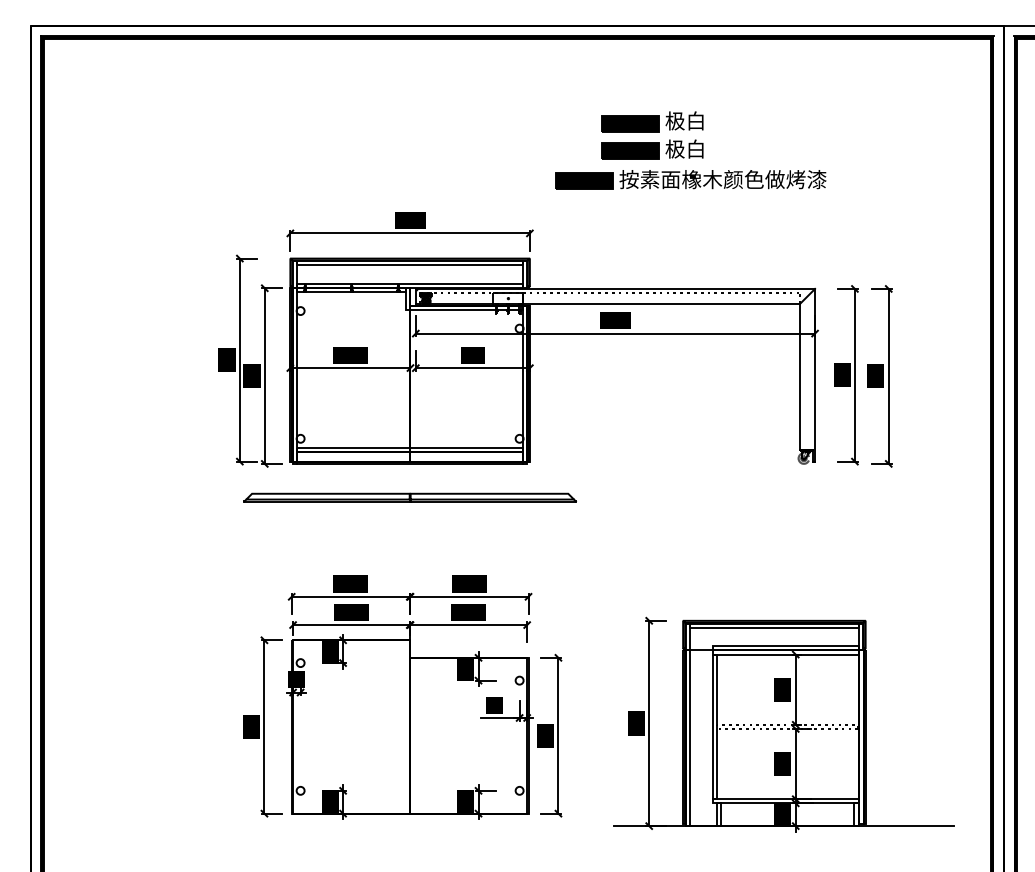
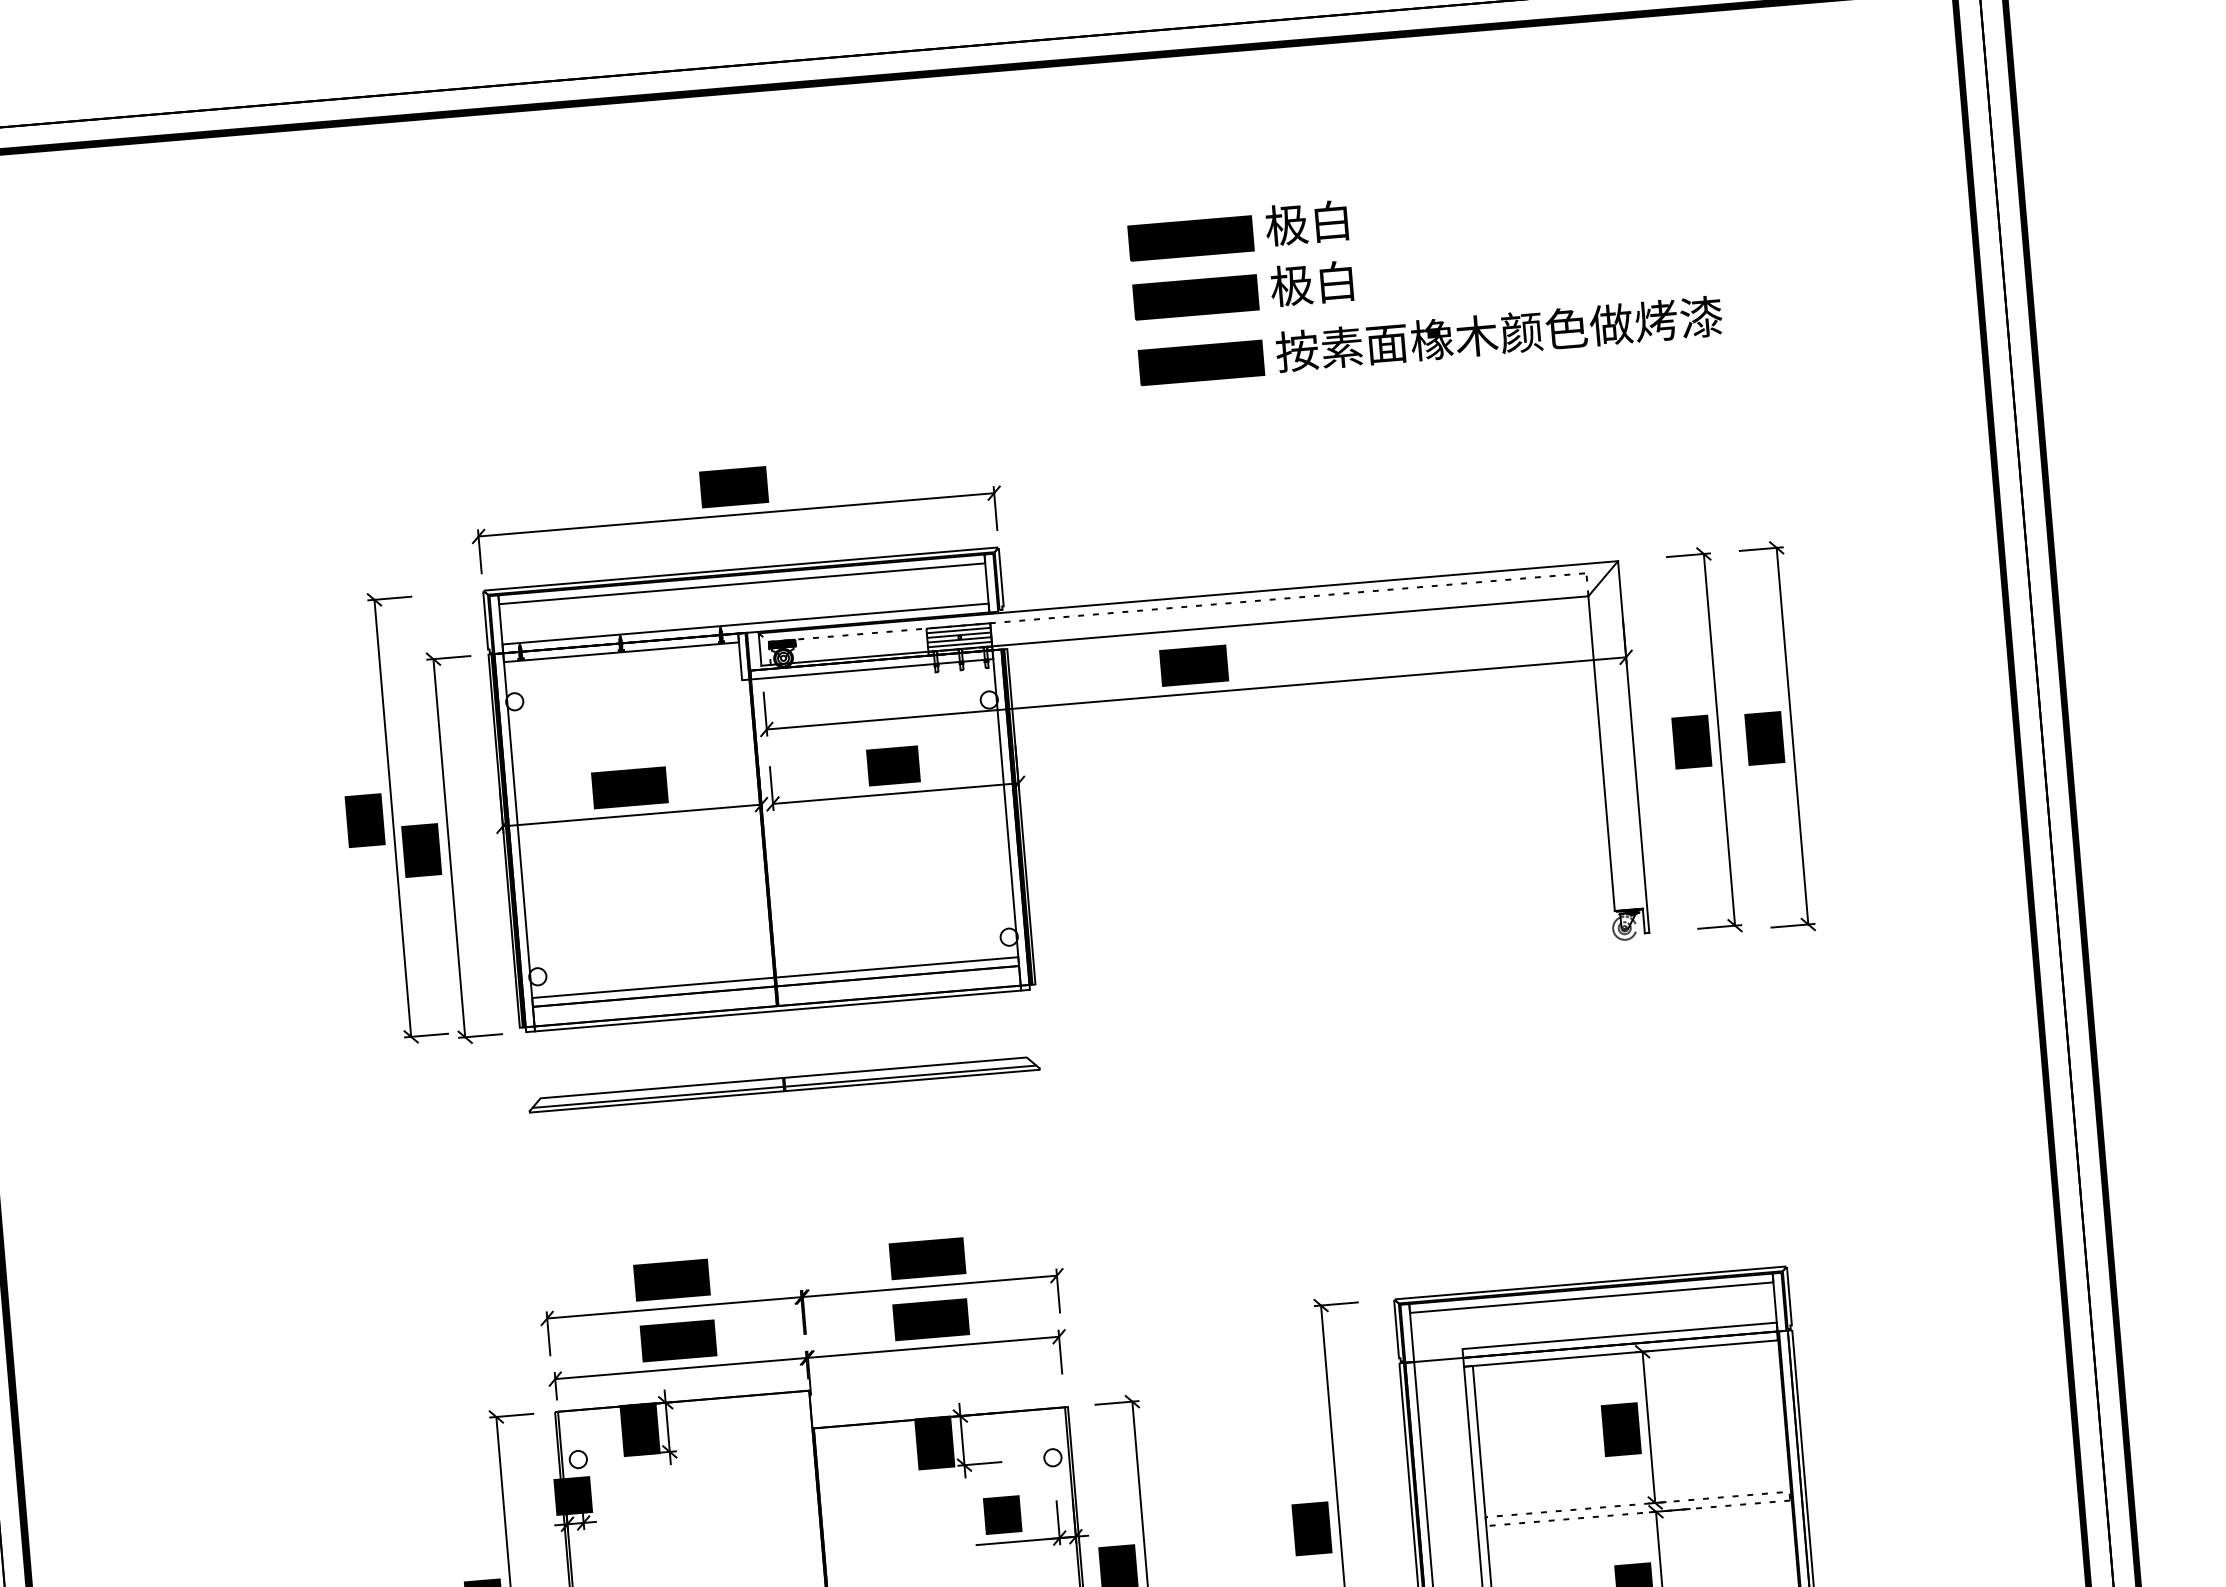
part: (690, 179) -> (1429, 339), moved
hatch: (508, 299) -> (960, 639), added
part: (409, 497) -> (782, 1083), size x0.71

